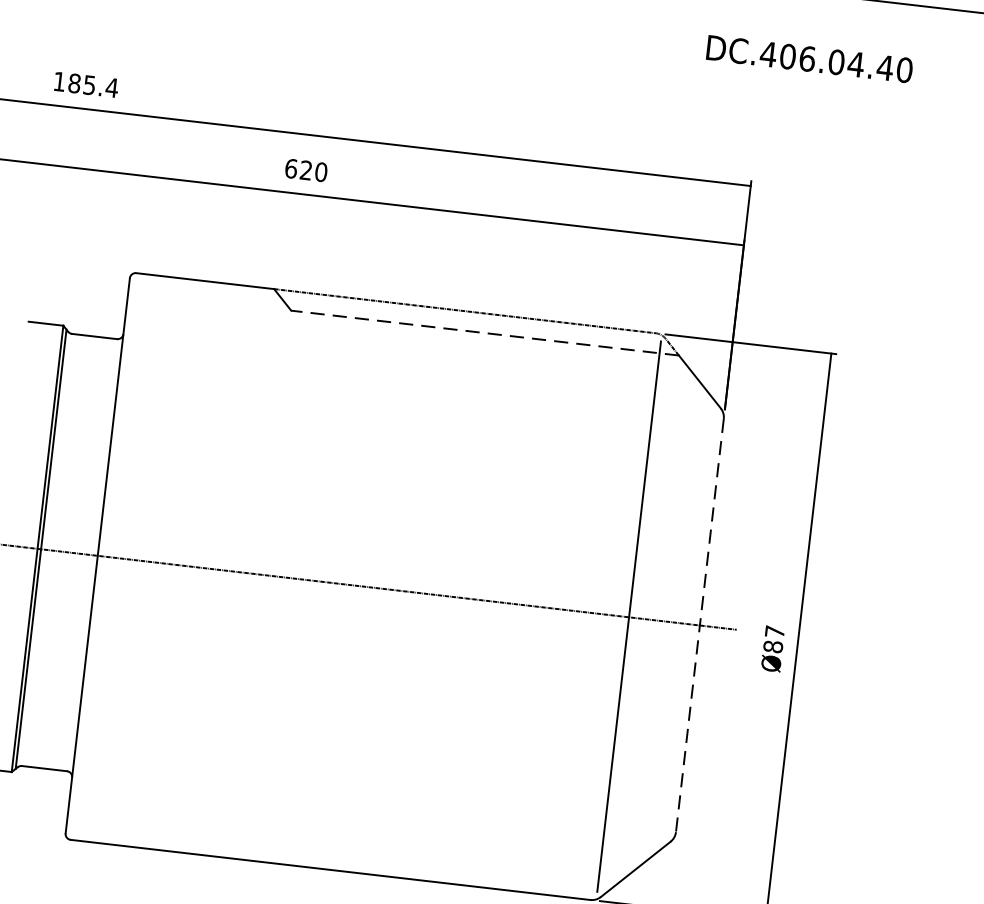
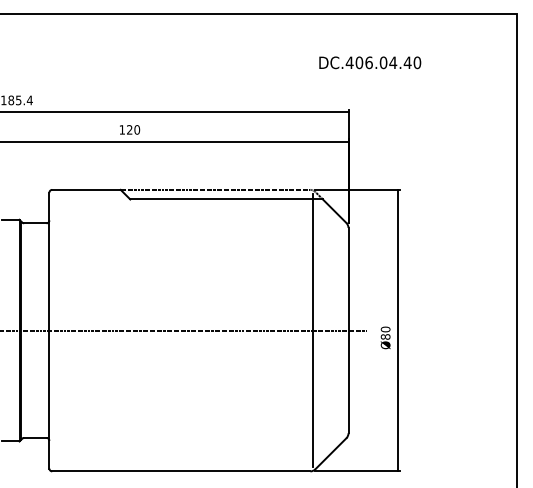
text: (810, 58) -> (370, 62), moved
text: (291, 167) -> (122, 129), 620 -> 120
line: (484, 333) -> (226, 199), dashed -> solid
line: (699, 625) -> (348, 330), dashed -> solid
text: (774, 631) -> (385, 329), Ø87 -> Ø80

